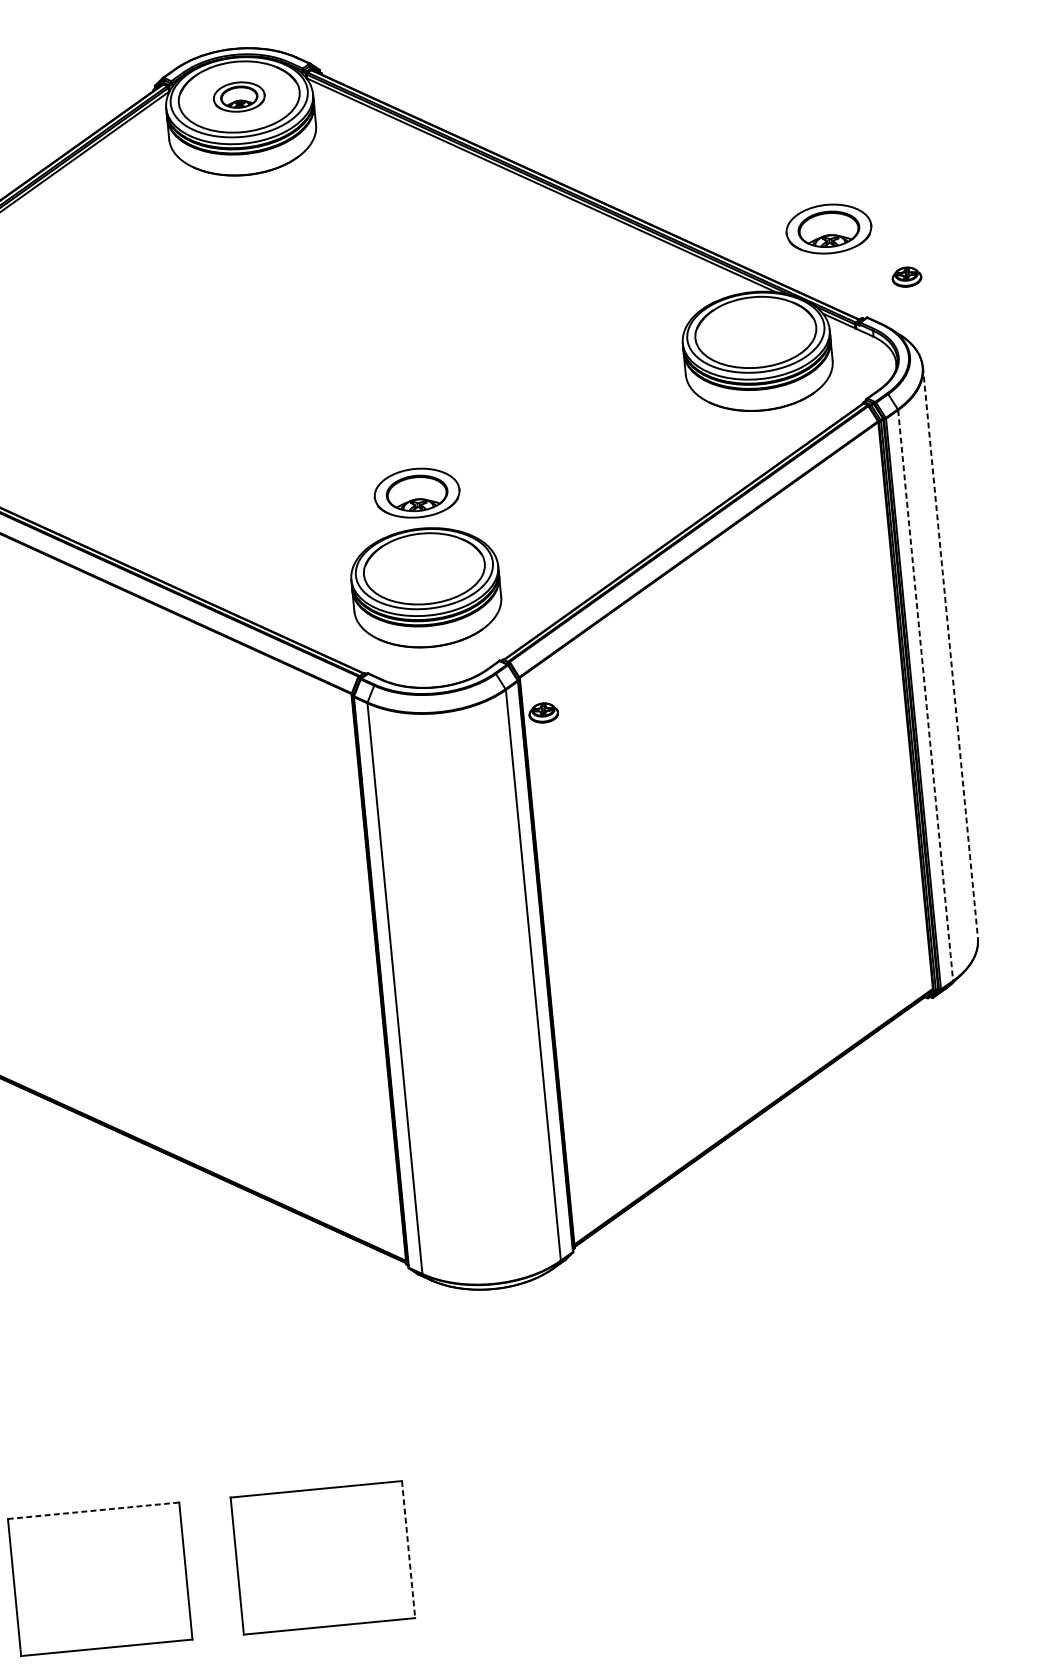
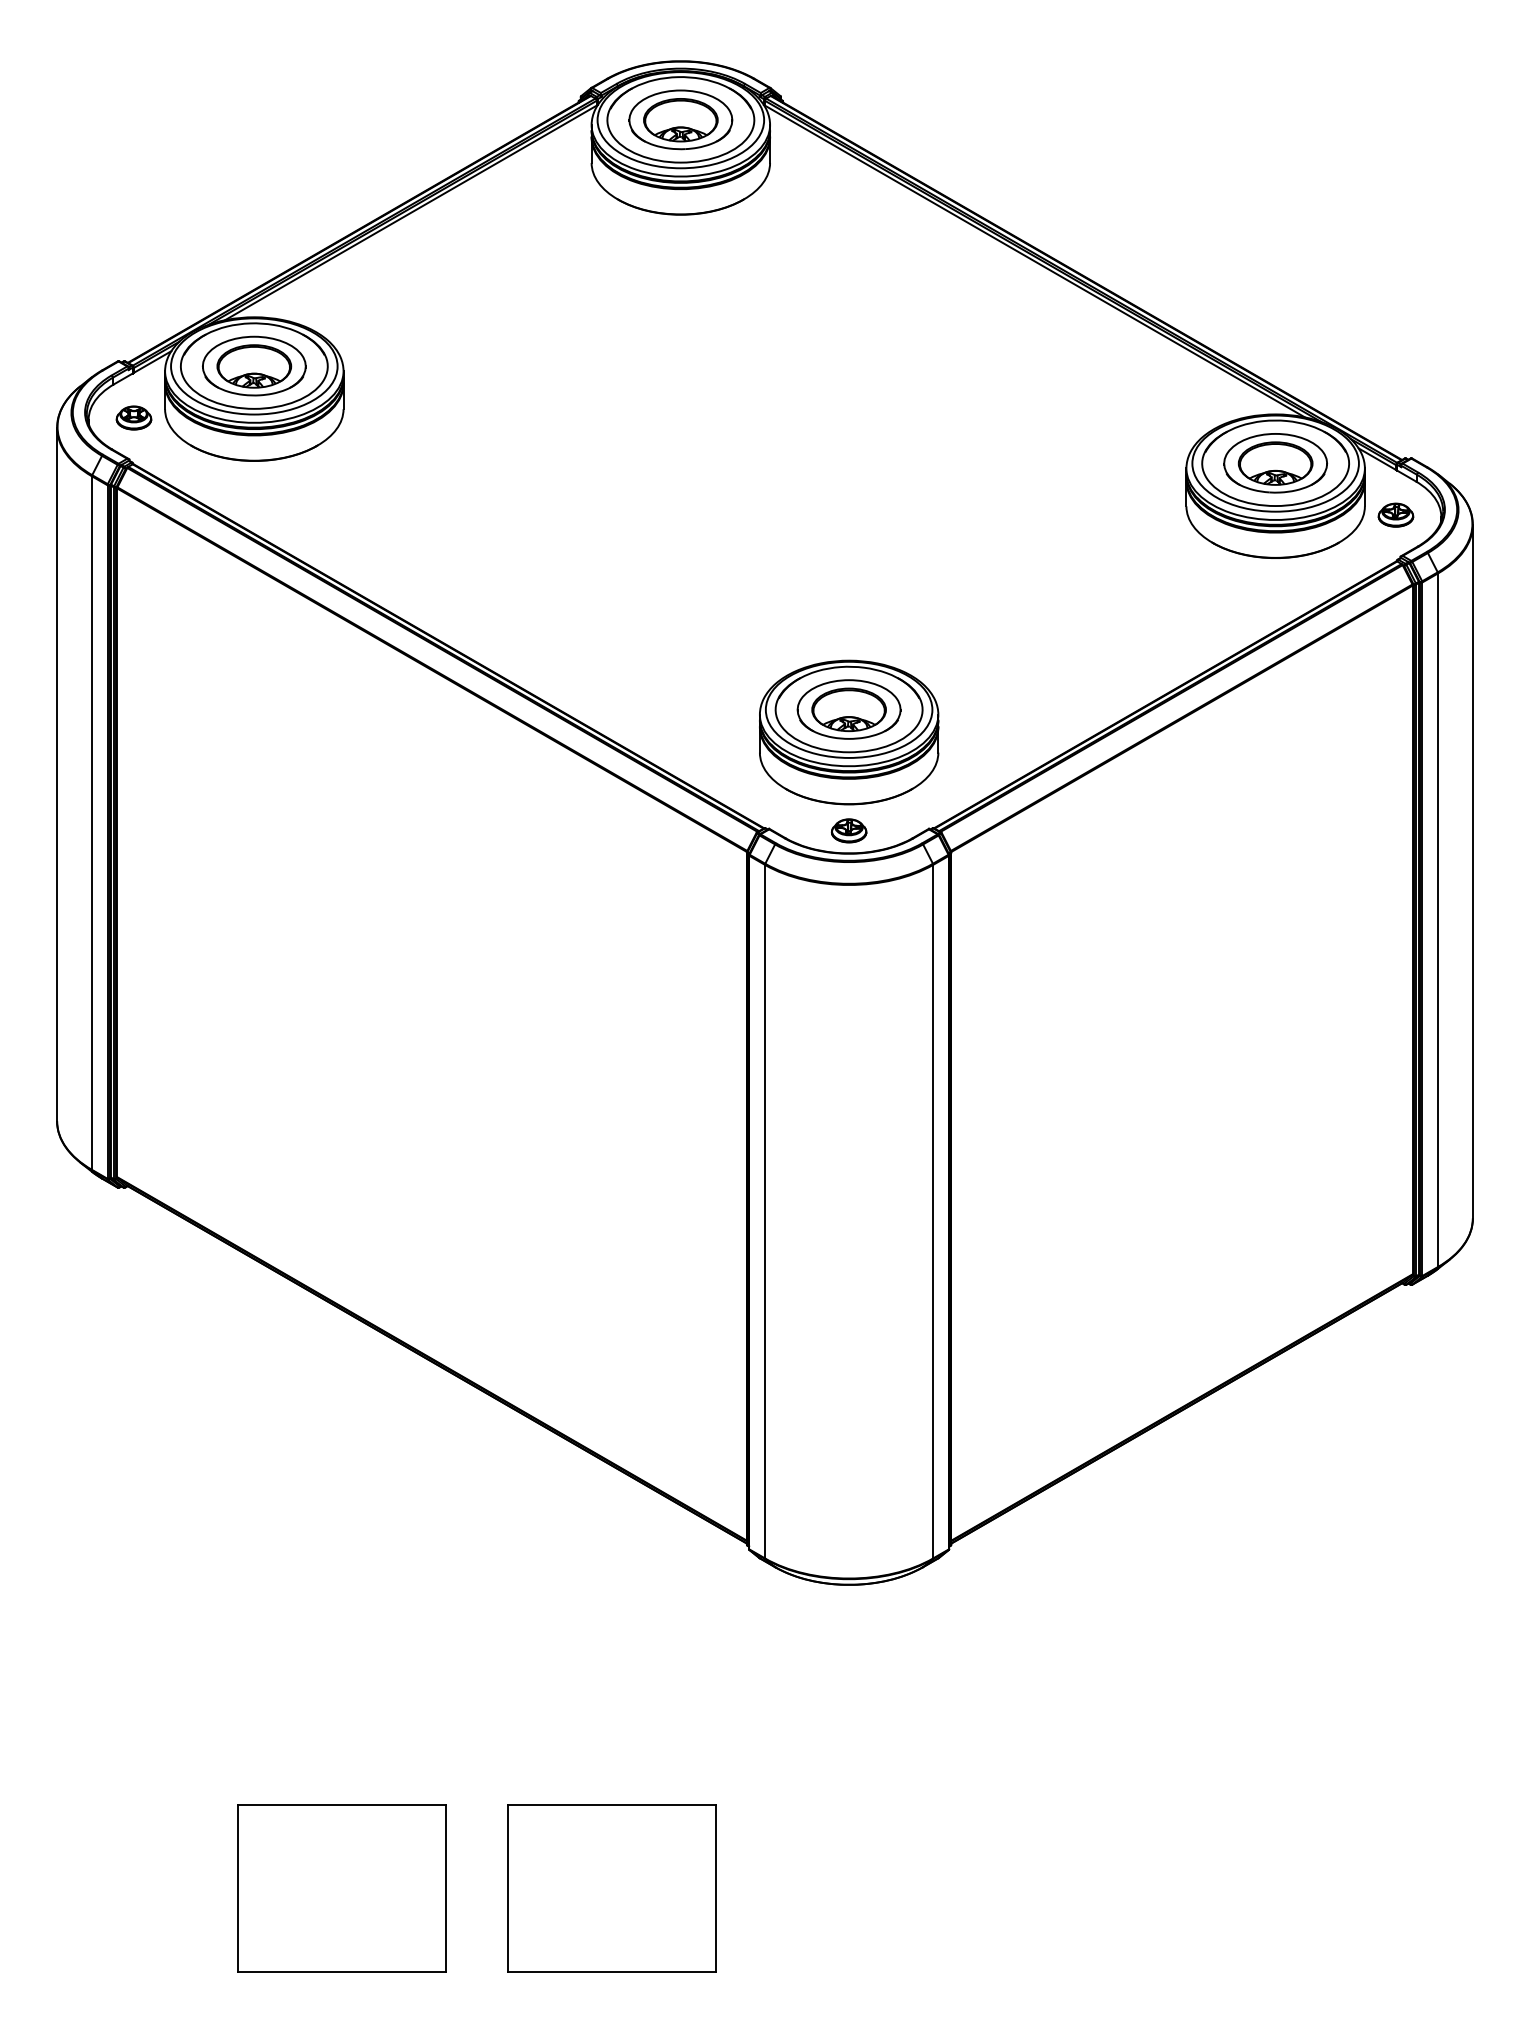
part: (238, 96) -> (680, 119), size x1.67
part: (828, 229) -> (1275, 463), moved
part: (906, 276) -> (1395, 514), moved
part: (416, 493) -> (848, 709), moved
line: (950, 652) -> (1472, 871), dashed -> solid
line: (926, 695) -> (1438, 920), dashed -> solid
part: (543, 712) -> (848, 830), moved
line: (94, 1510) -> (342, 1805), dashed -> solid
line: (408, 1550) -> (716, 1889), dashed -> solid

